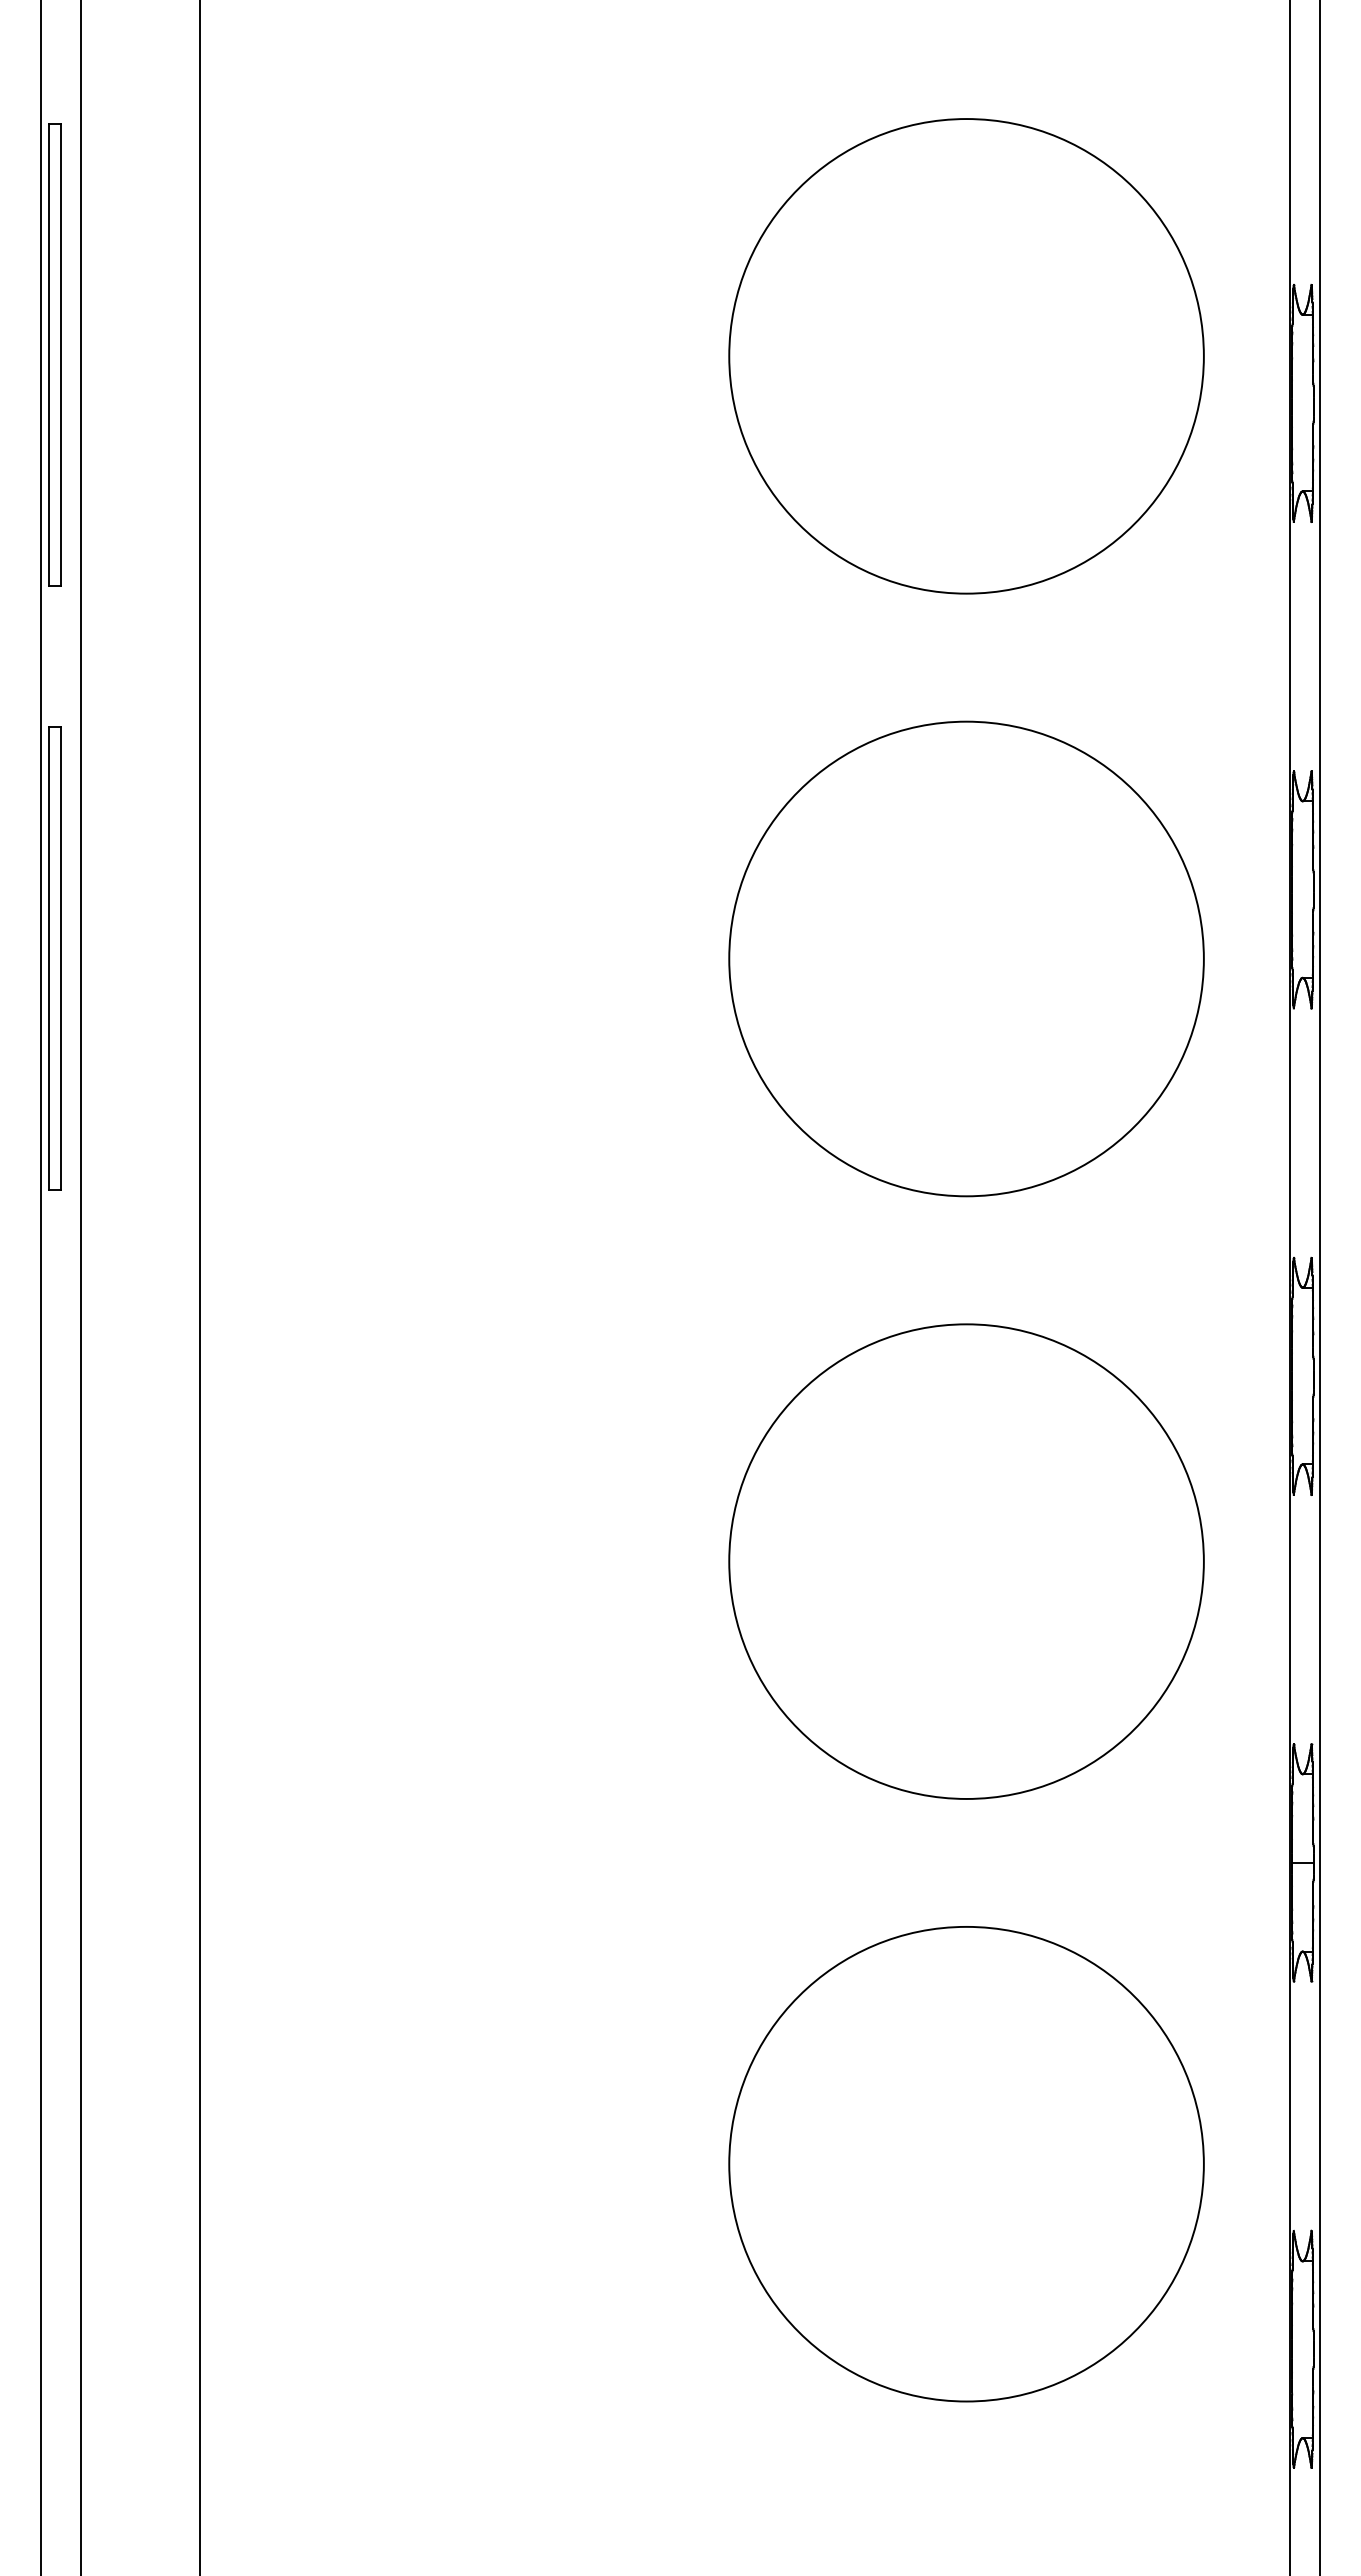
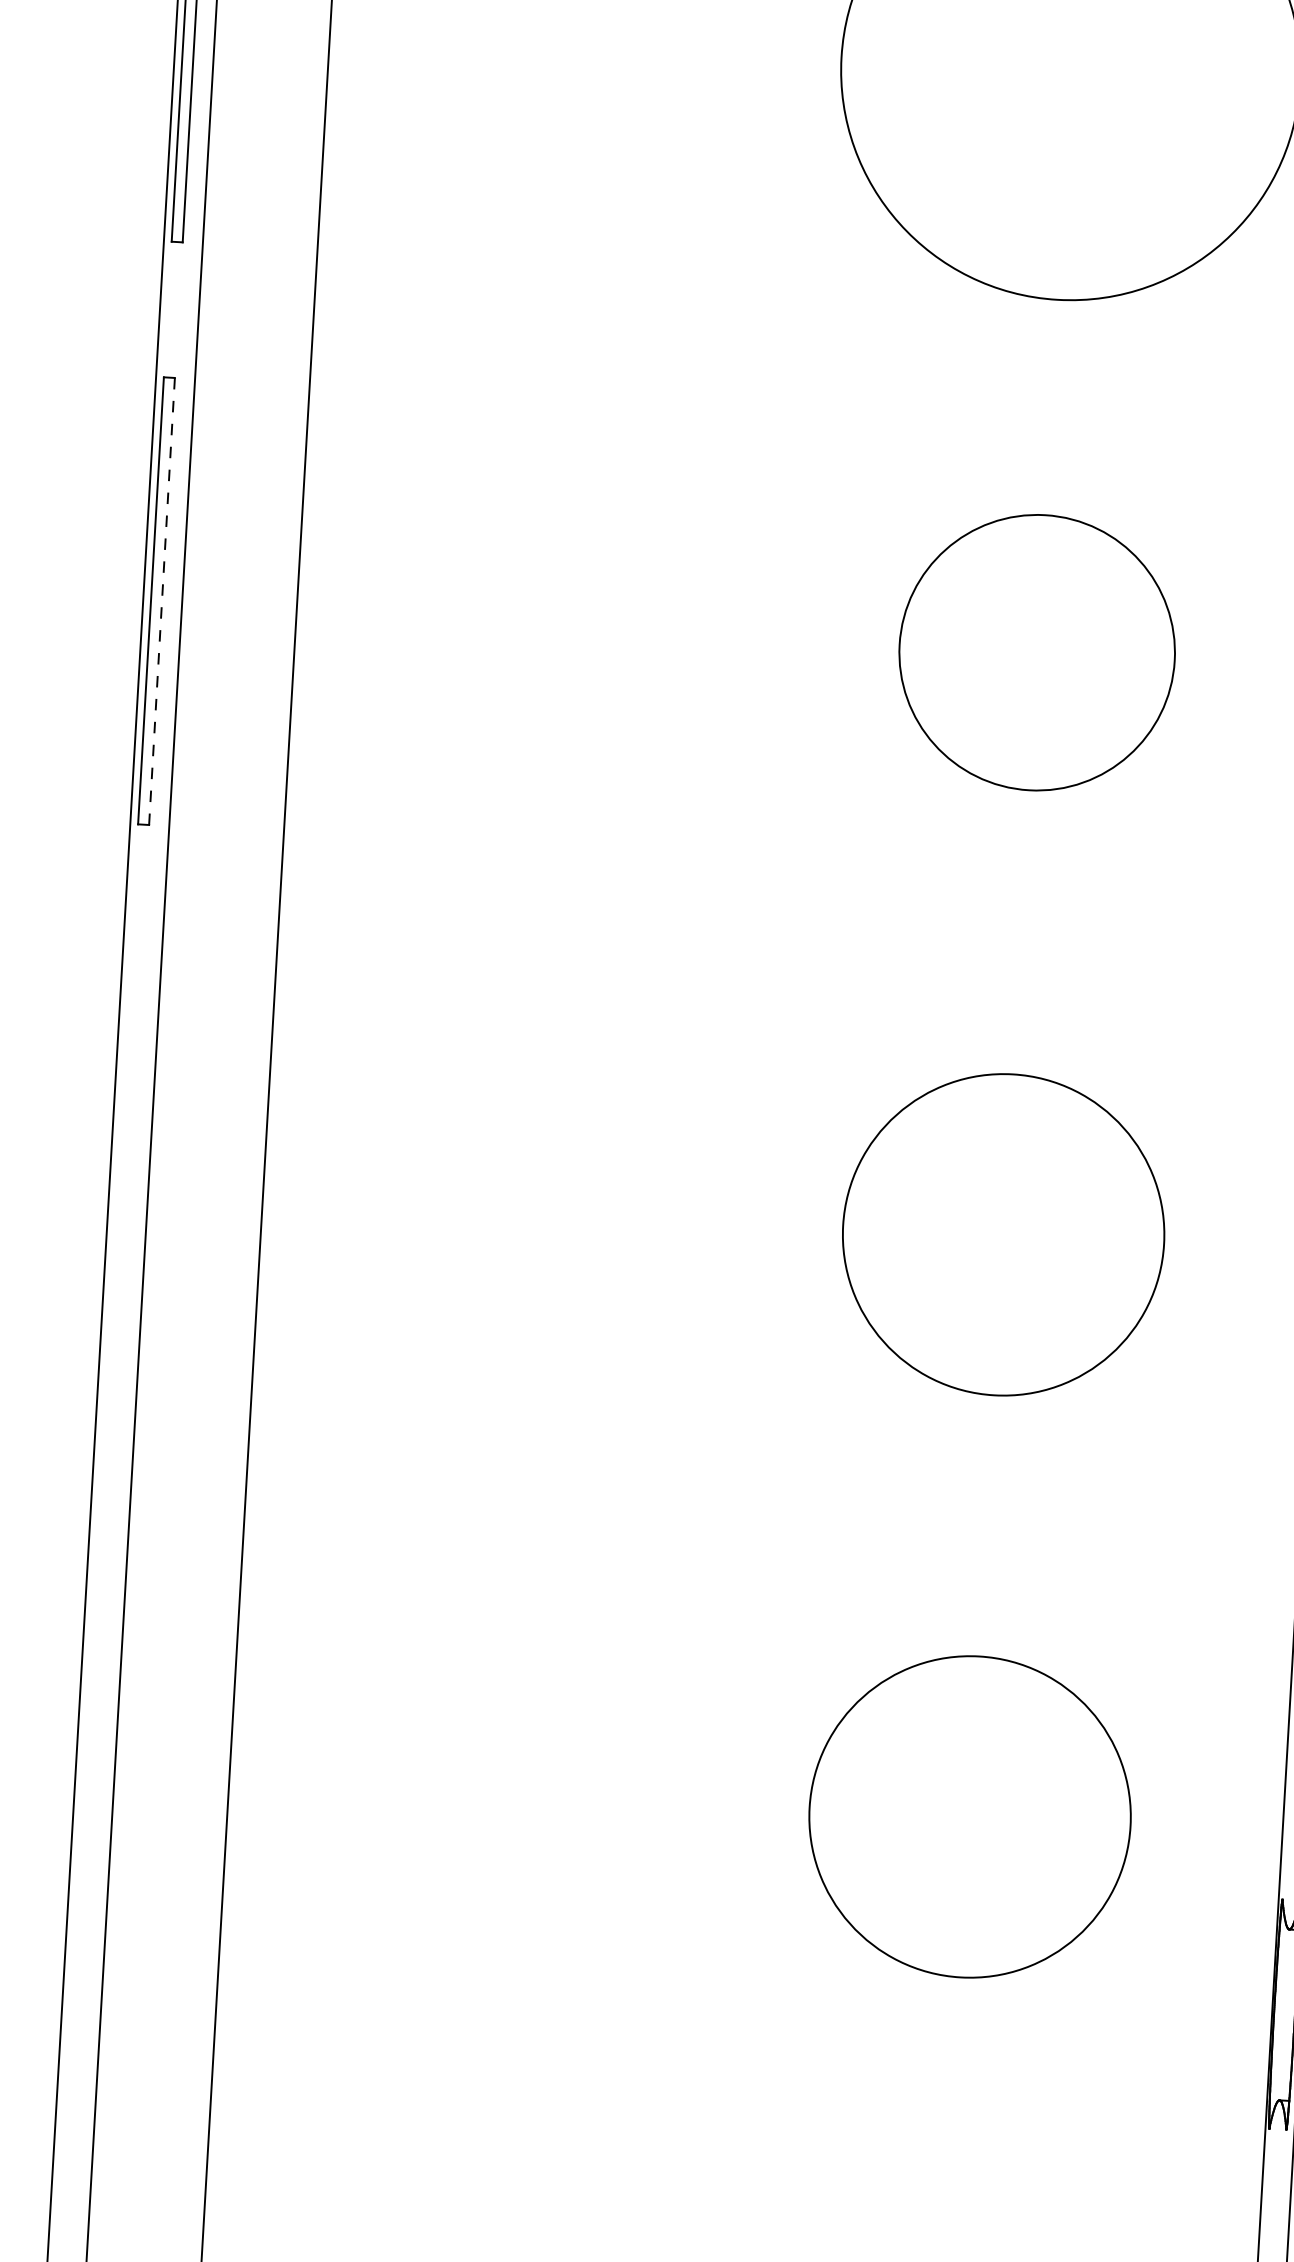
line: (60, 958) -> (161, 601), solid -> dashed
circle: (966, 958) -> (1037, 652), size x0.6
circle: (966, 1561) -> (1003, 1234), size x0.7
circle: (966, 2163) -> (970, 1816), size x0.7

